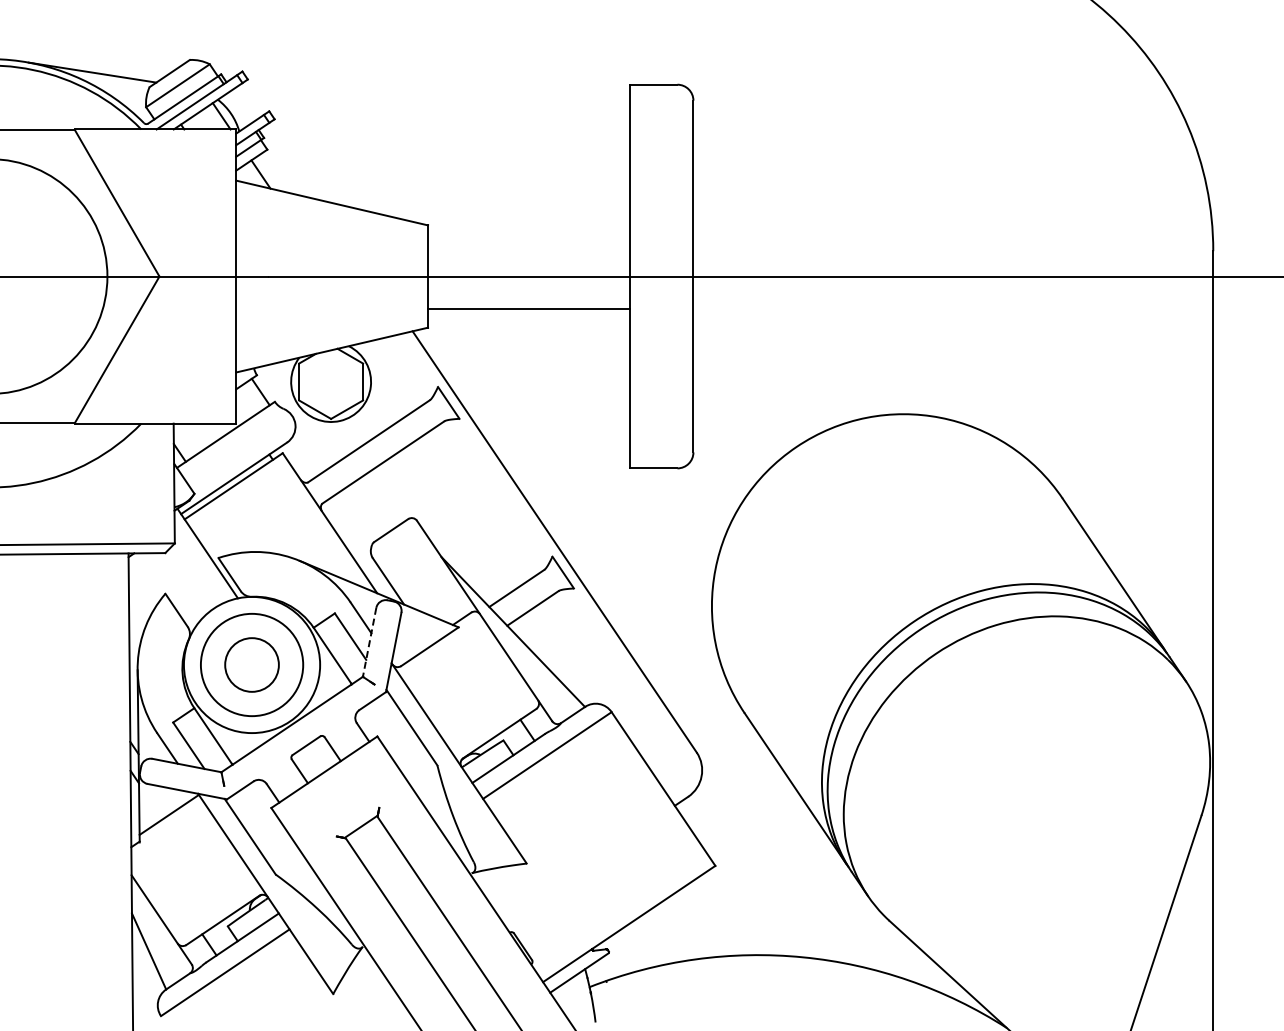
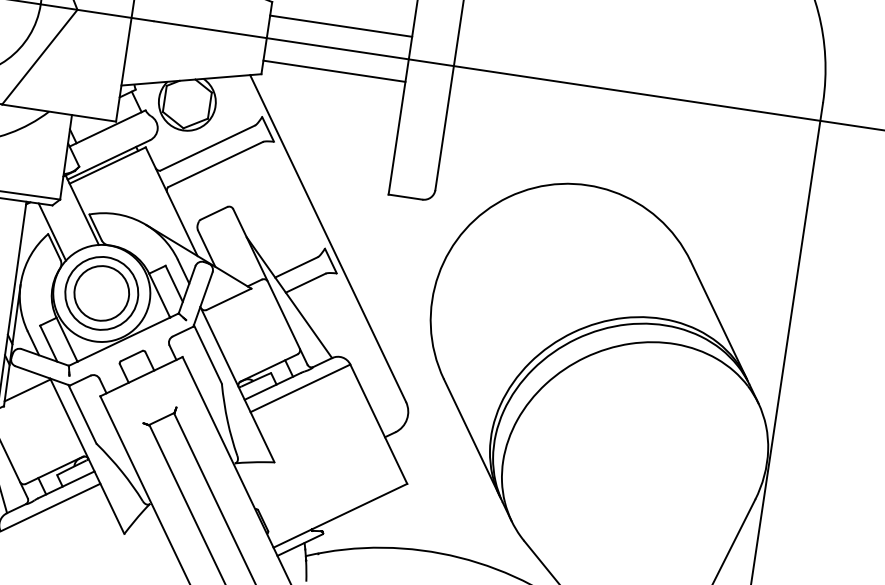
line: (528, 244) -> (340, 26), added
line: (170, 590) -> (52, 232), added
line: (369, 642) -> (186, 289), dashed -> solid
circle: (251, 664) -> (101, 293), size x1.43

